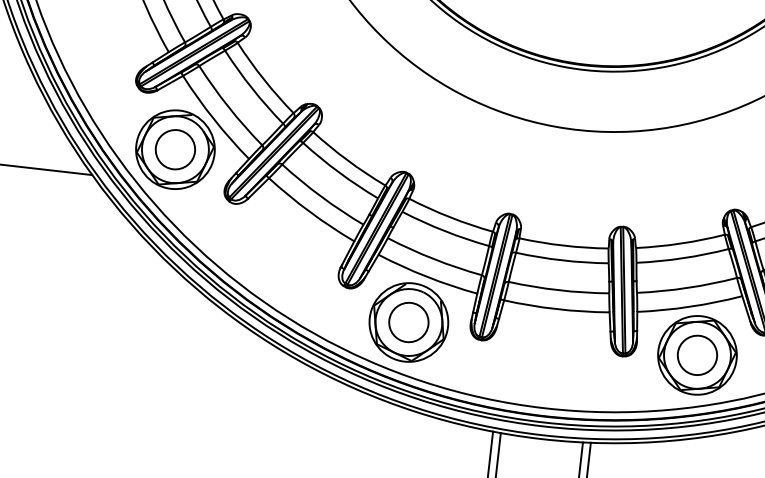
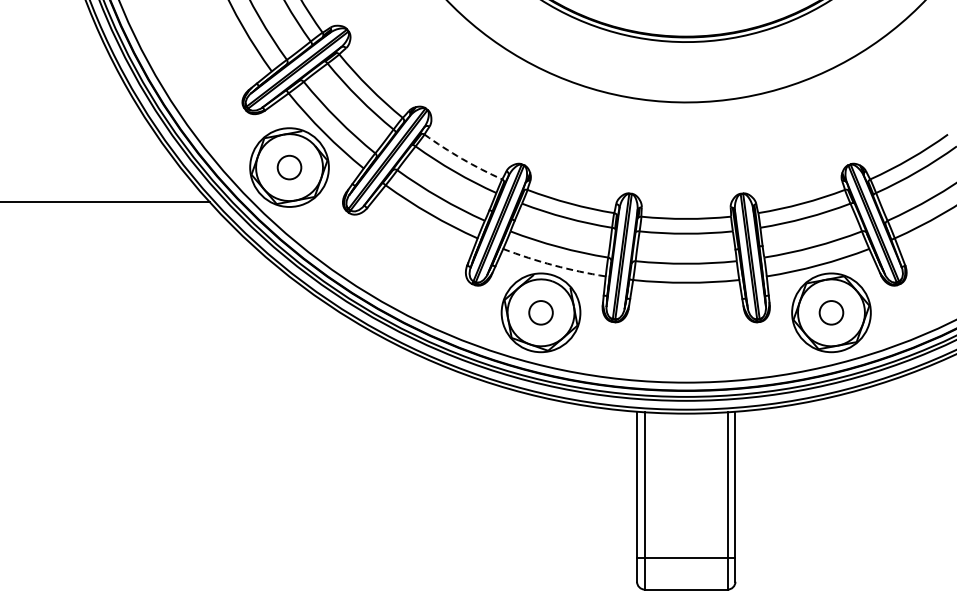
circle: (175, 149) -> (289, 167), size x0.6
arc: (348, 160) -> (462, 158), solid -> dashed
arc: (426, 276) -> (553, 265), solid -> dashed
circle: (408, 322) -> (540, 312), size x0.6
circle: (697, 355) -> (831, 312), size x0.6

